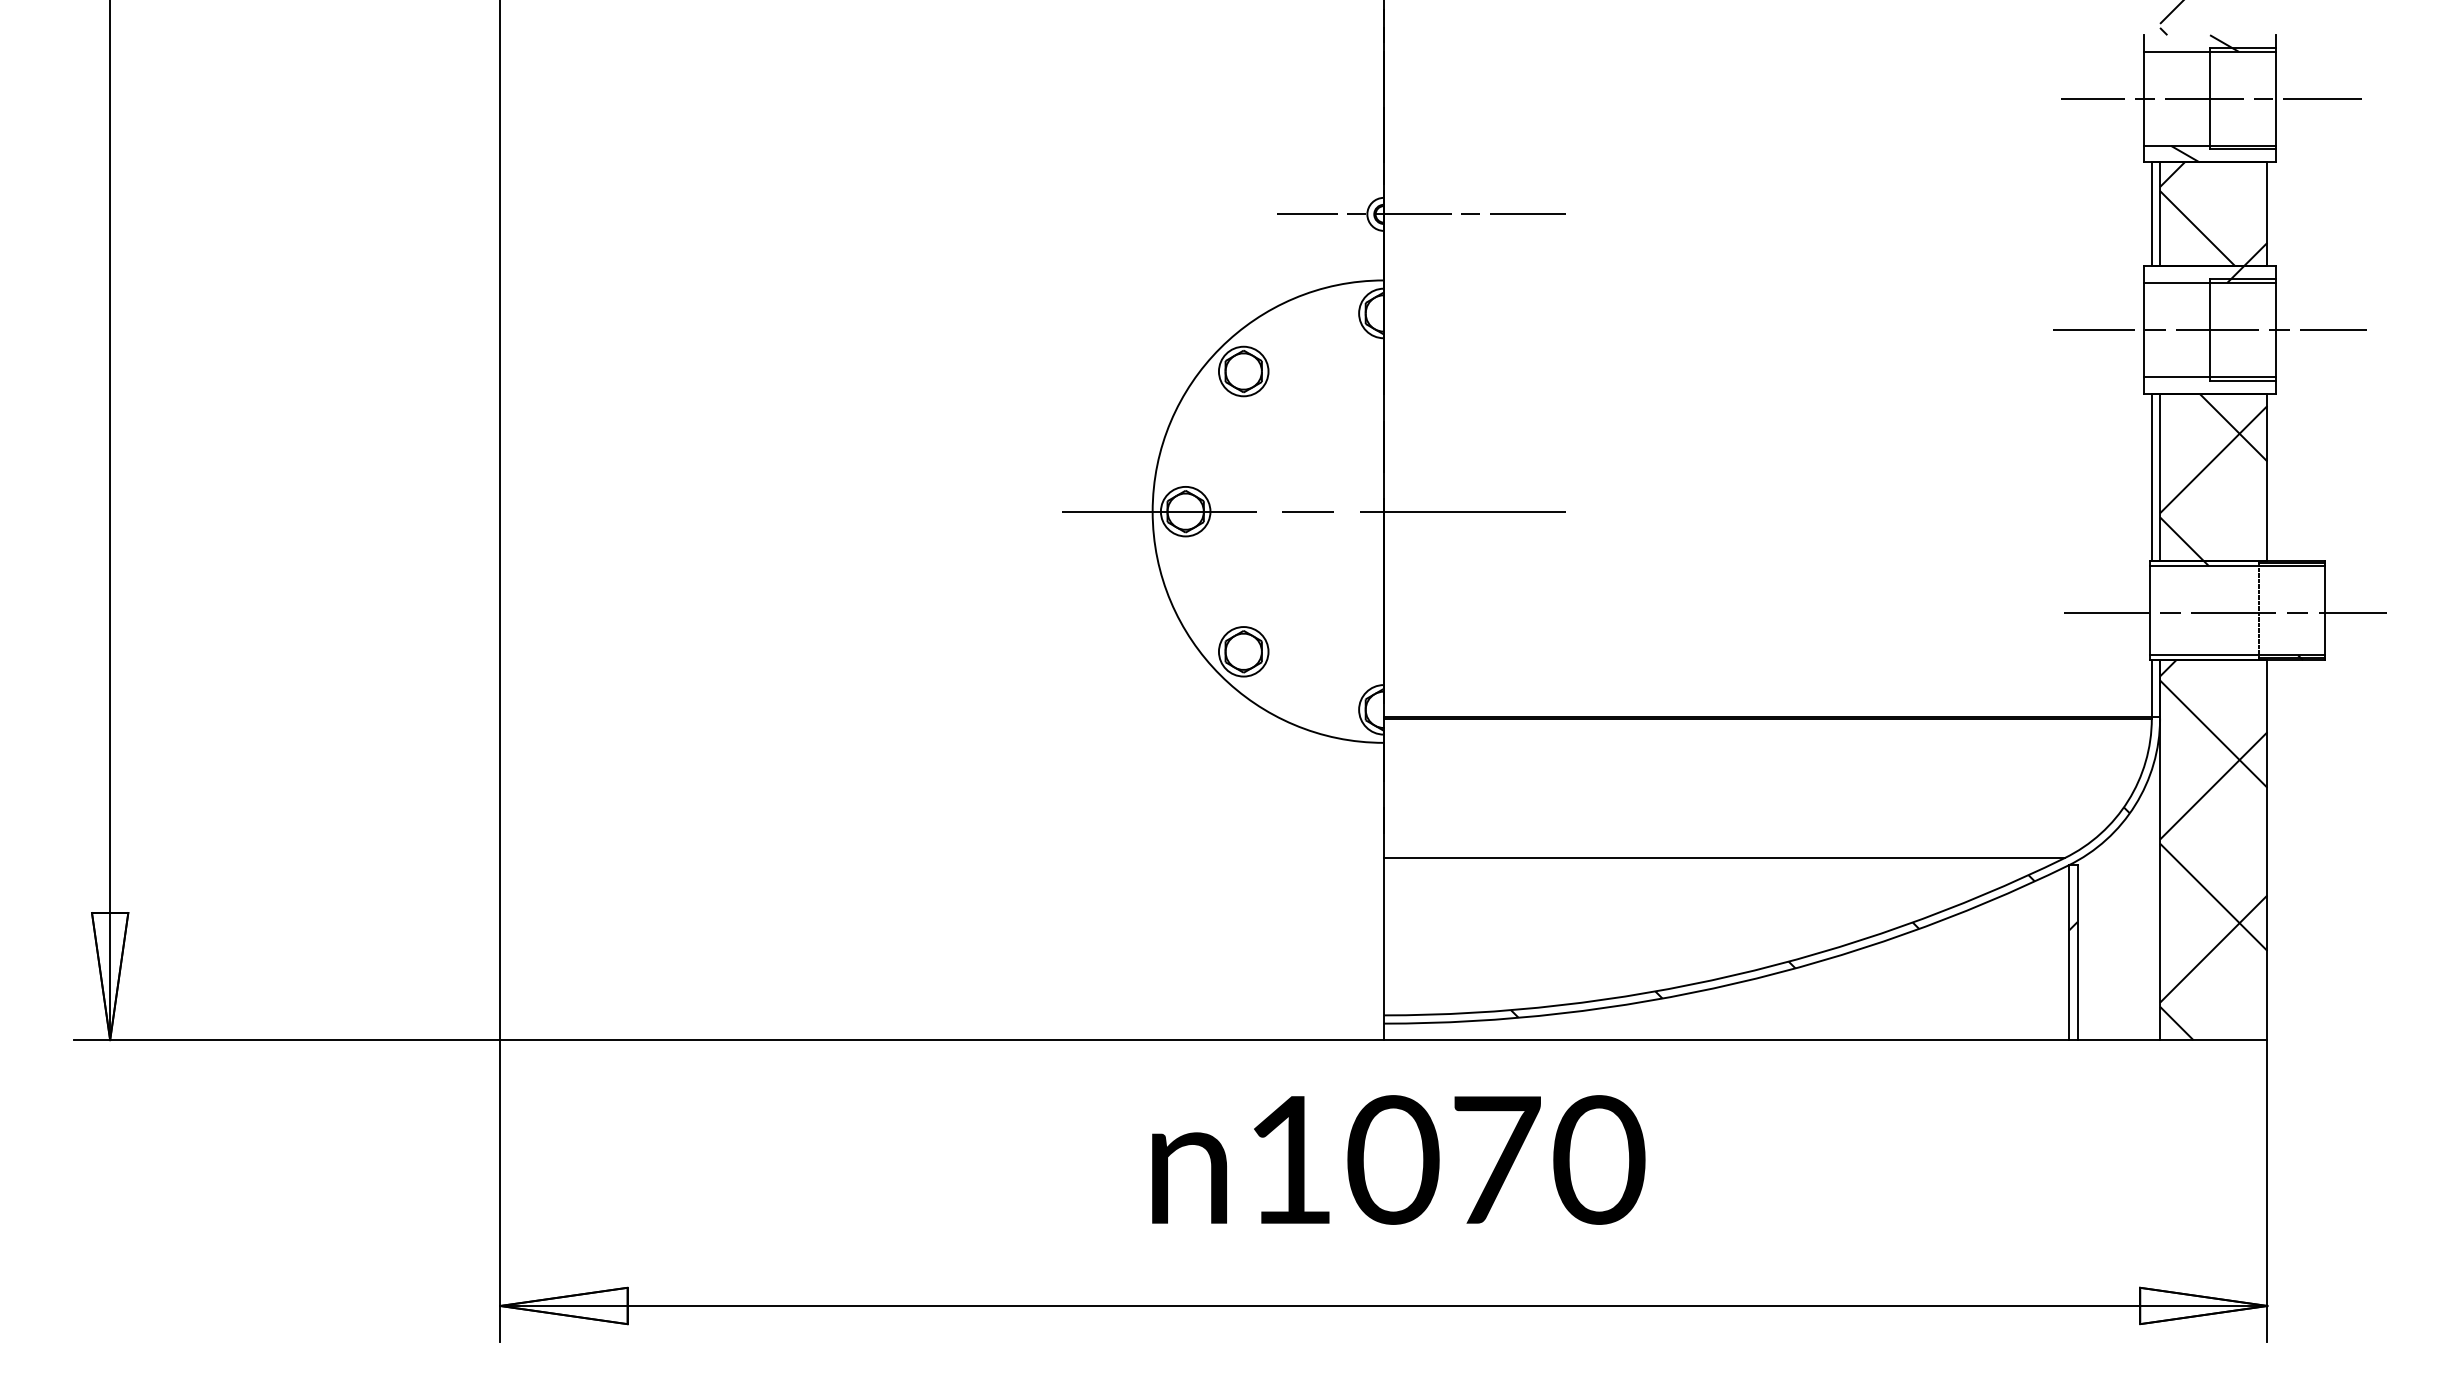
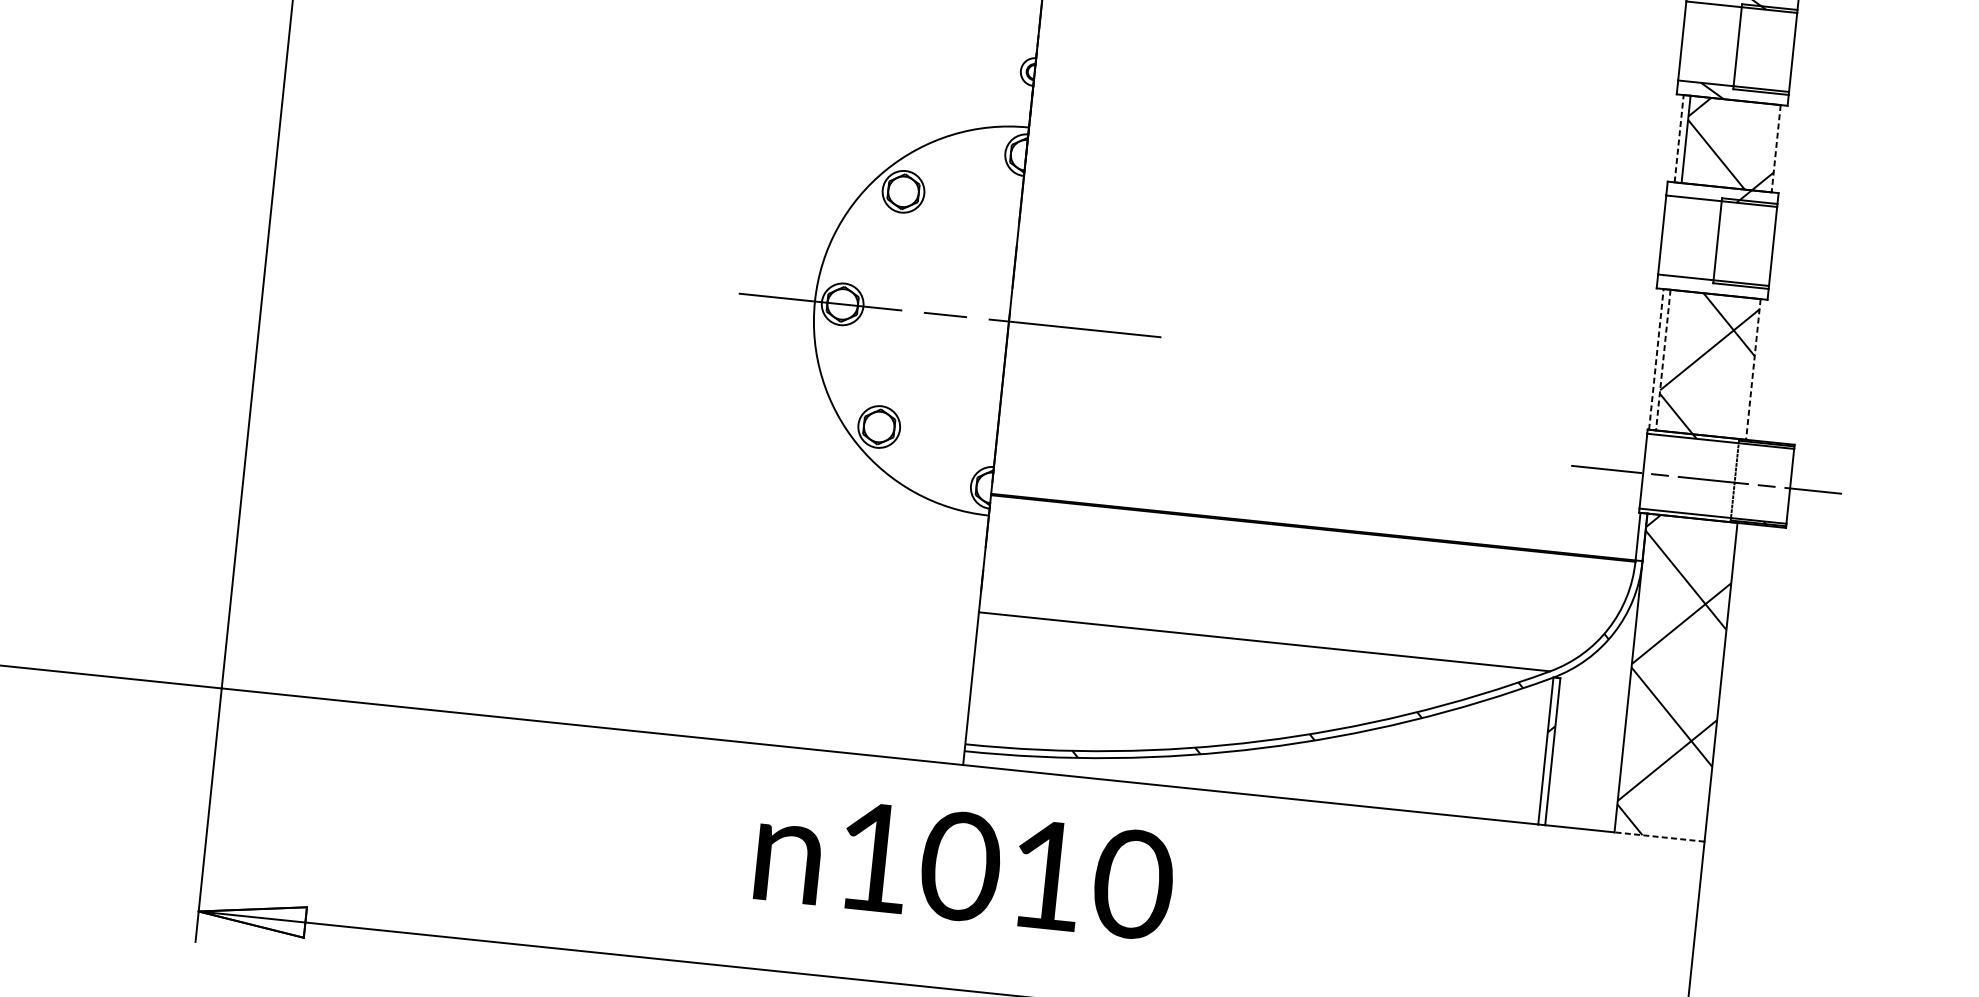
line: (2211, 98) -> (1739, 46), removed
line: (2151, 213) -> (1678, 137), solid -> dashed
line: (1420, 214) -> (1065, 75), removed
line: (2267, 214) -> (1776, 148), solid -> dashed
line: (2209, 330) -> (1717, 241), removed
line: (2151, 477) -> (1656, 359), solid -> dashed
line: (2160, 477) -> (1663, 360), solid -> dashed
line: (2267, 477) -> (1753, 369), solid -> dashed
line: (2213, 1040) -> (1659, 837), solid -> dashed
text: (1497, 1159) -> (1048, 875), 1070 -> 1010

